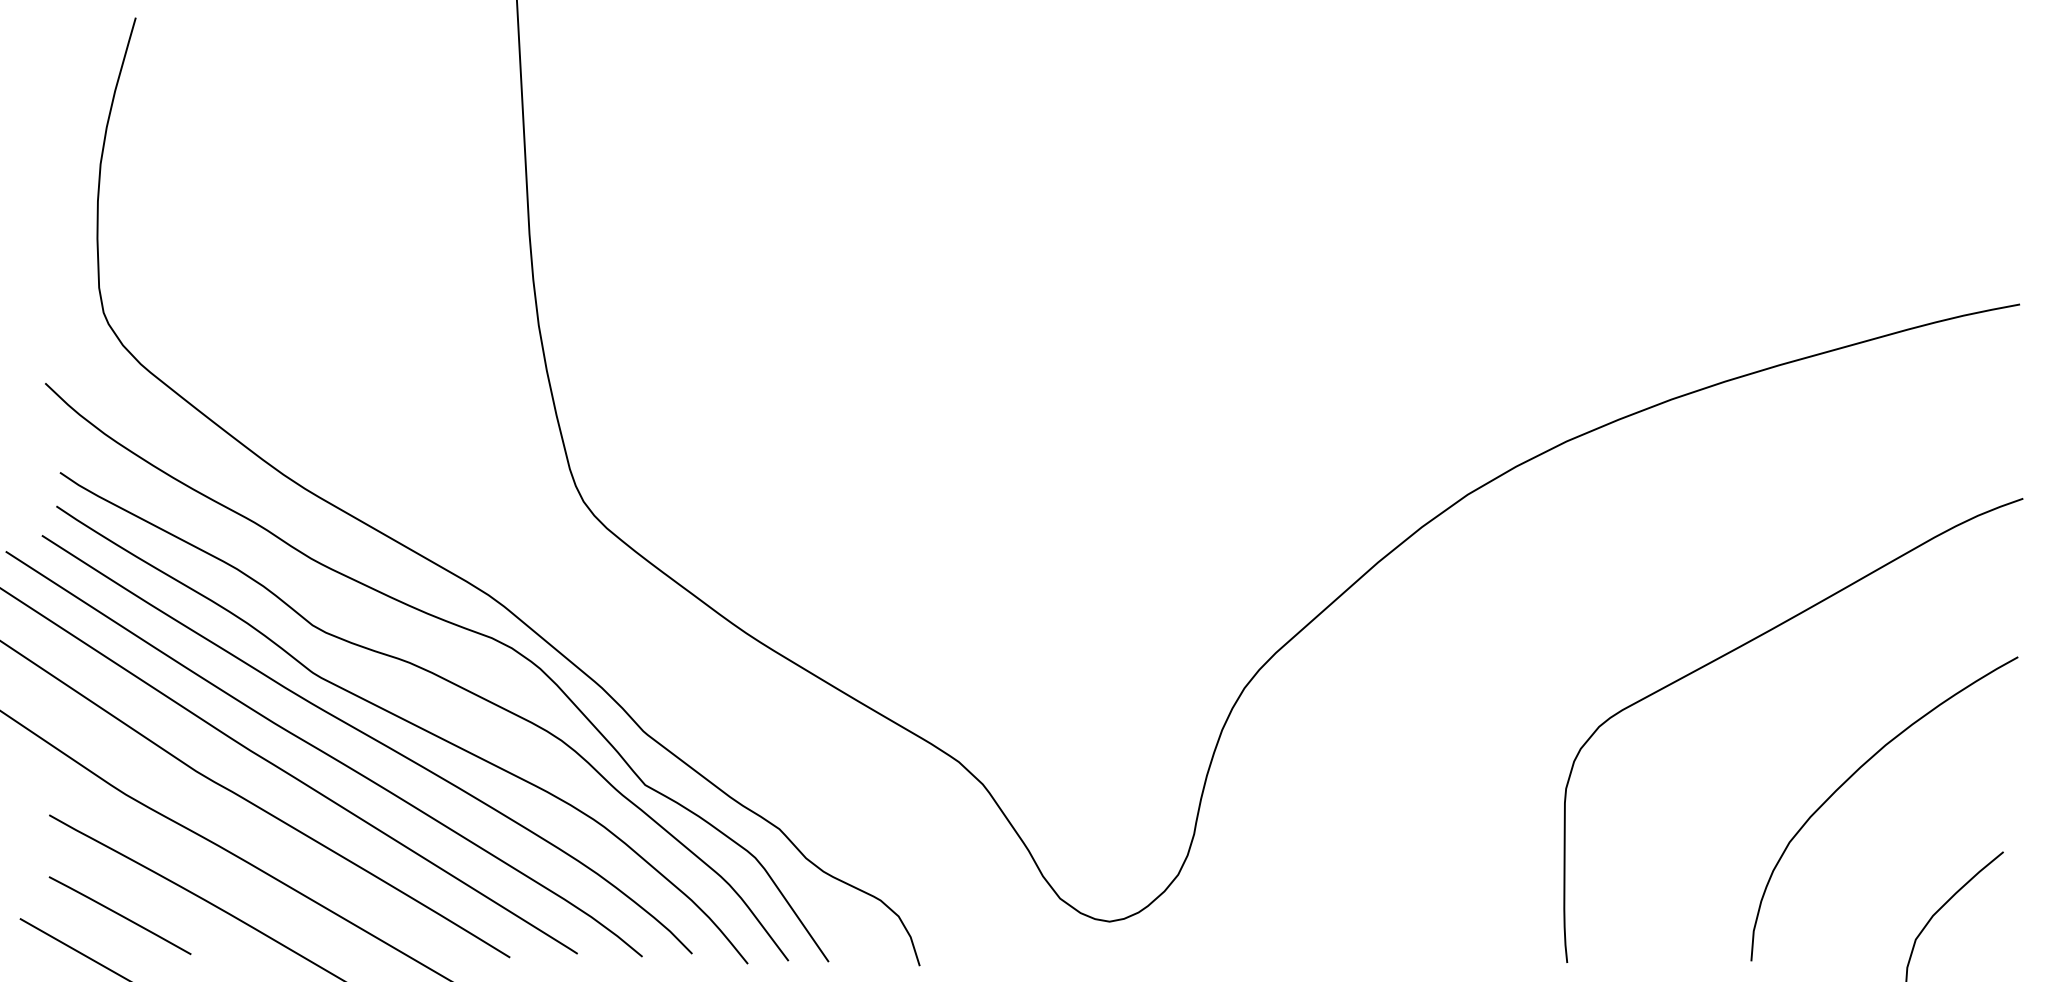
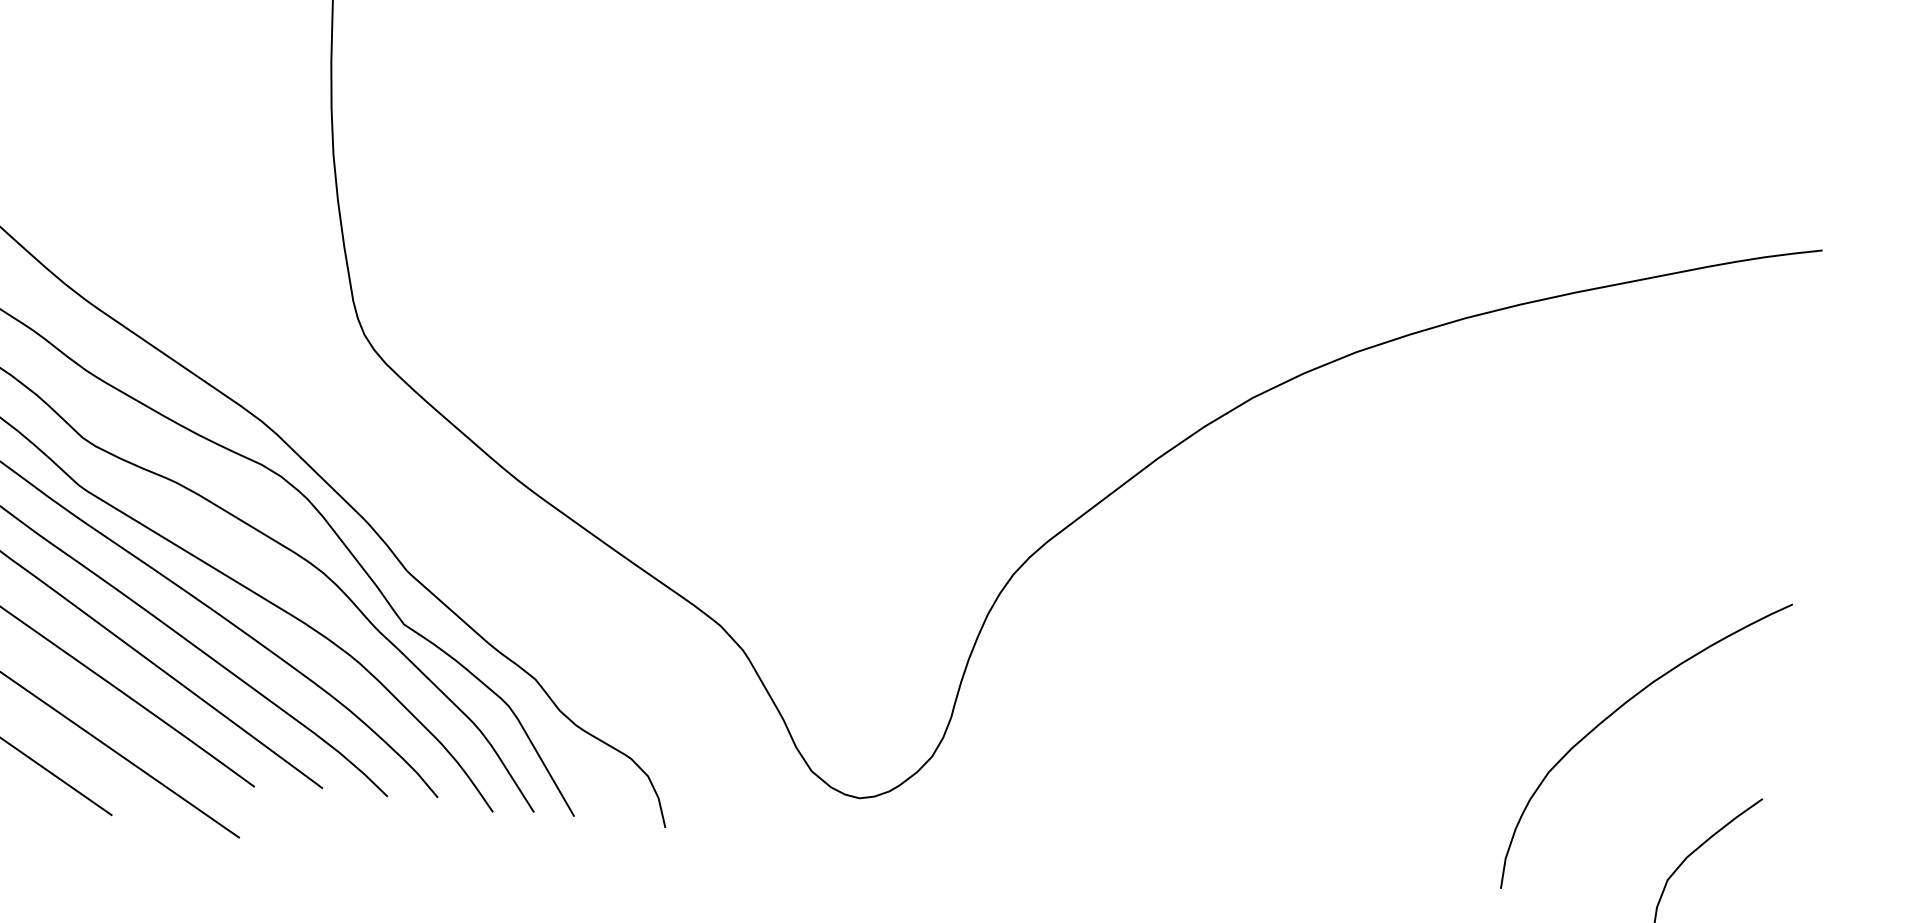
curve: (1750, 642) -> (1525, 568), removed

